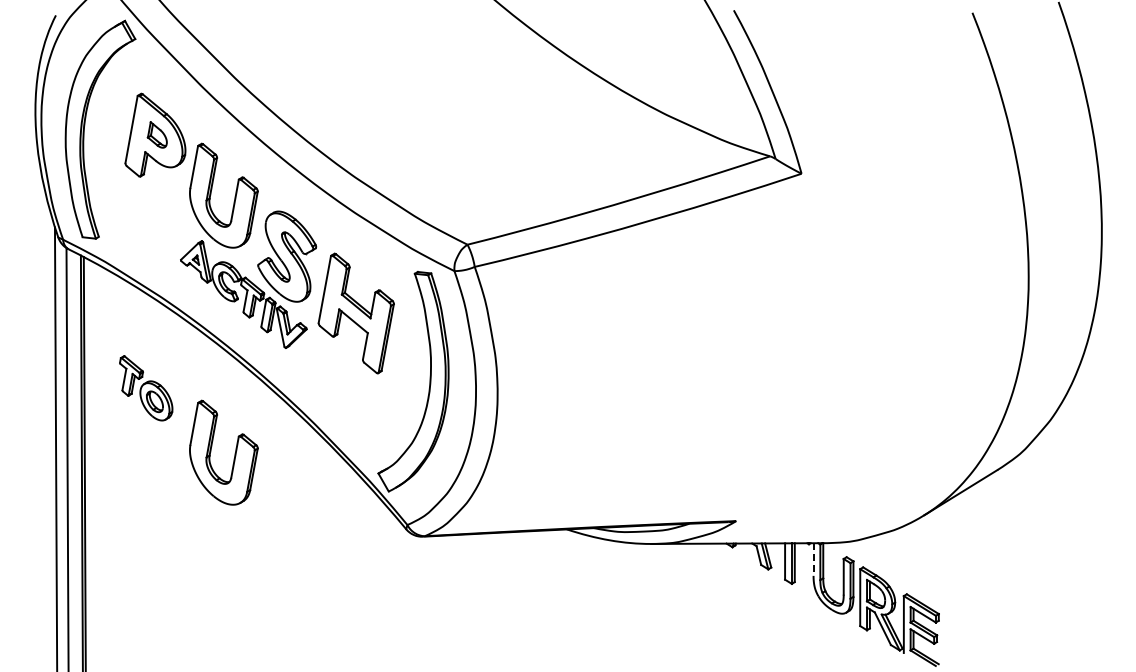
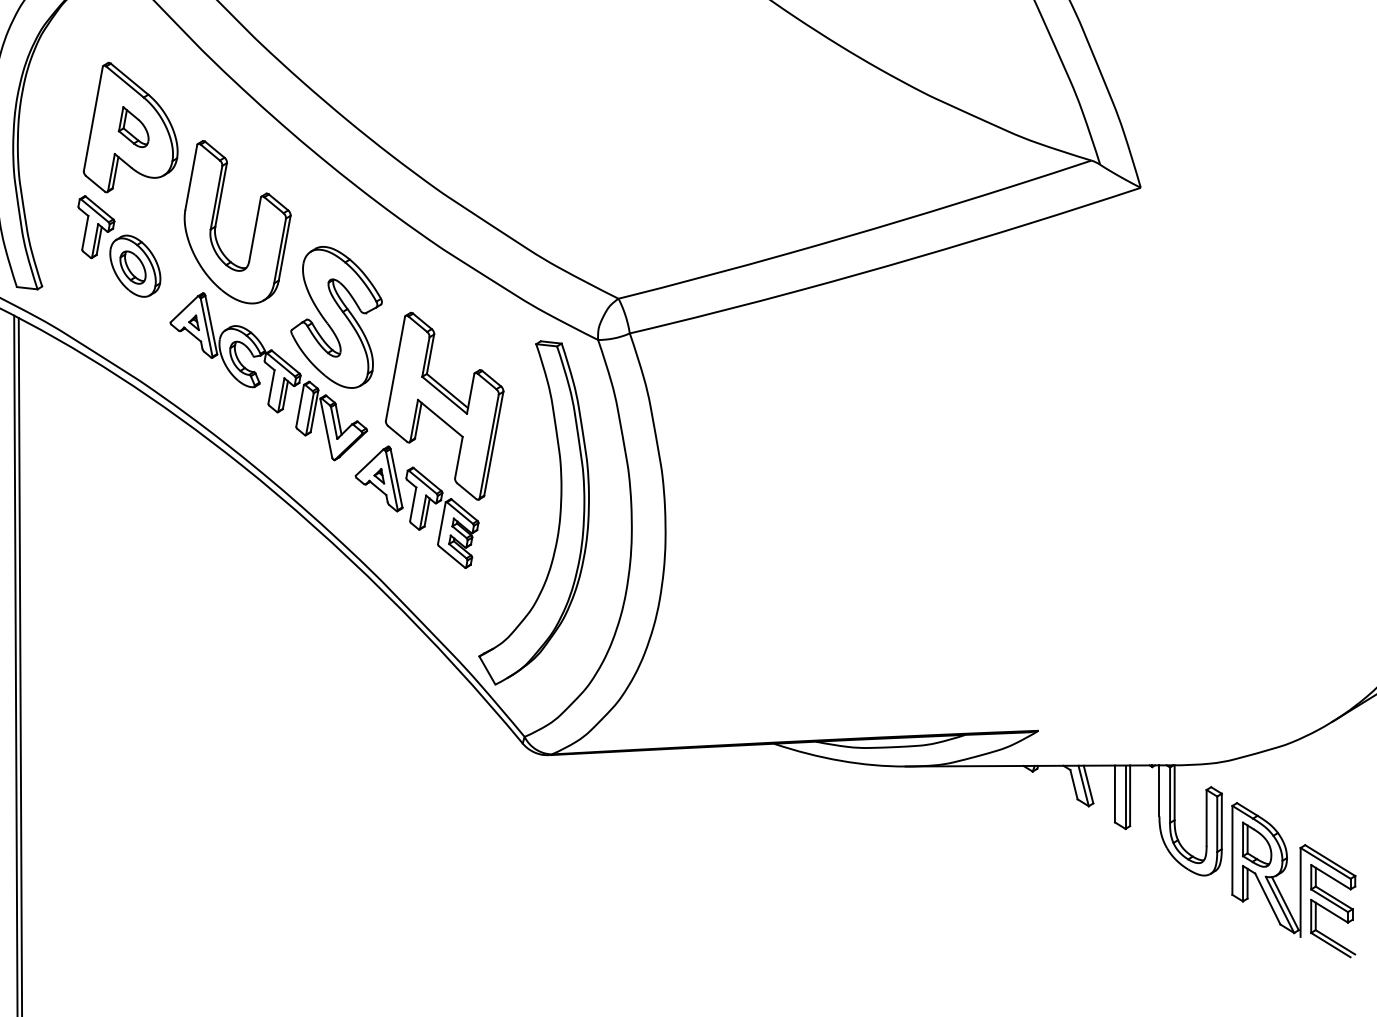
part: (338, 377) -> (416, 506), added
part: (146, 388) -> (119, 246), moved
part: (234, 453) -> (254, 625), removed
line: (813, 560) -> (1159, 792), dashed -> solid

